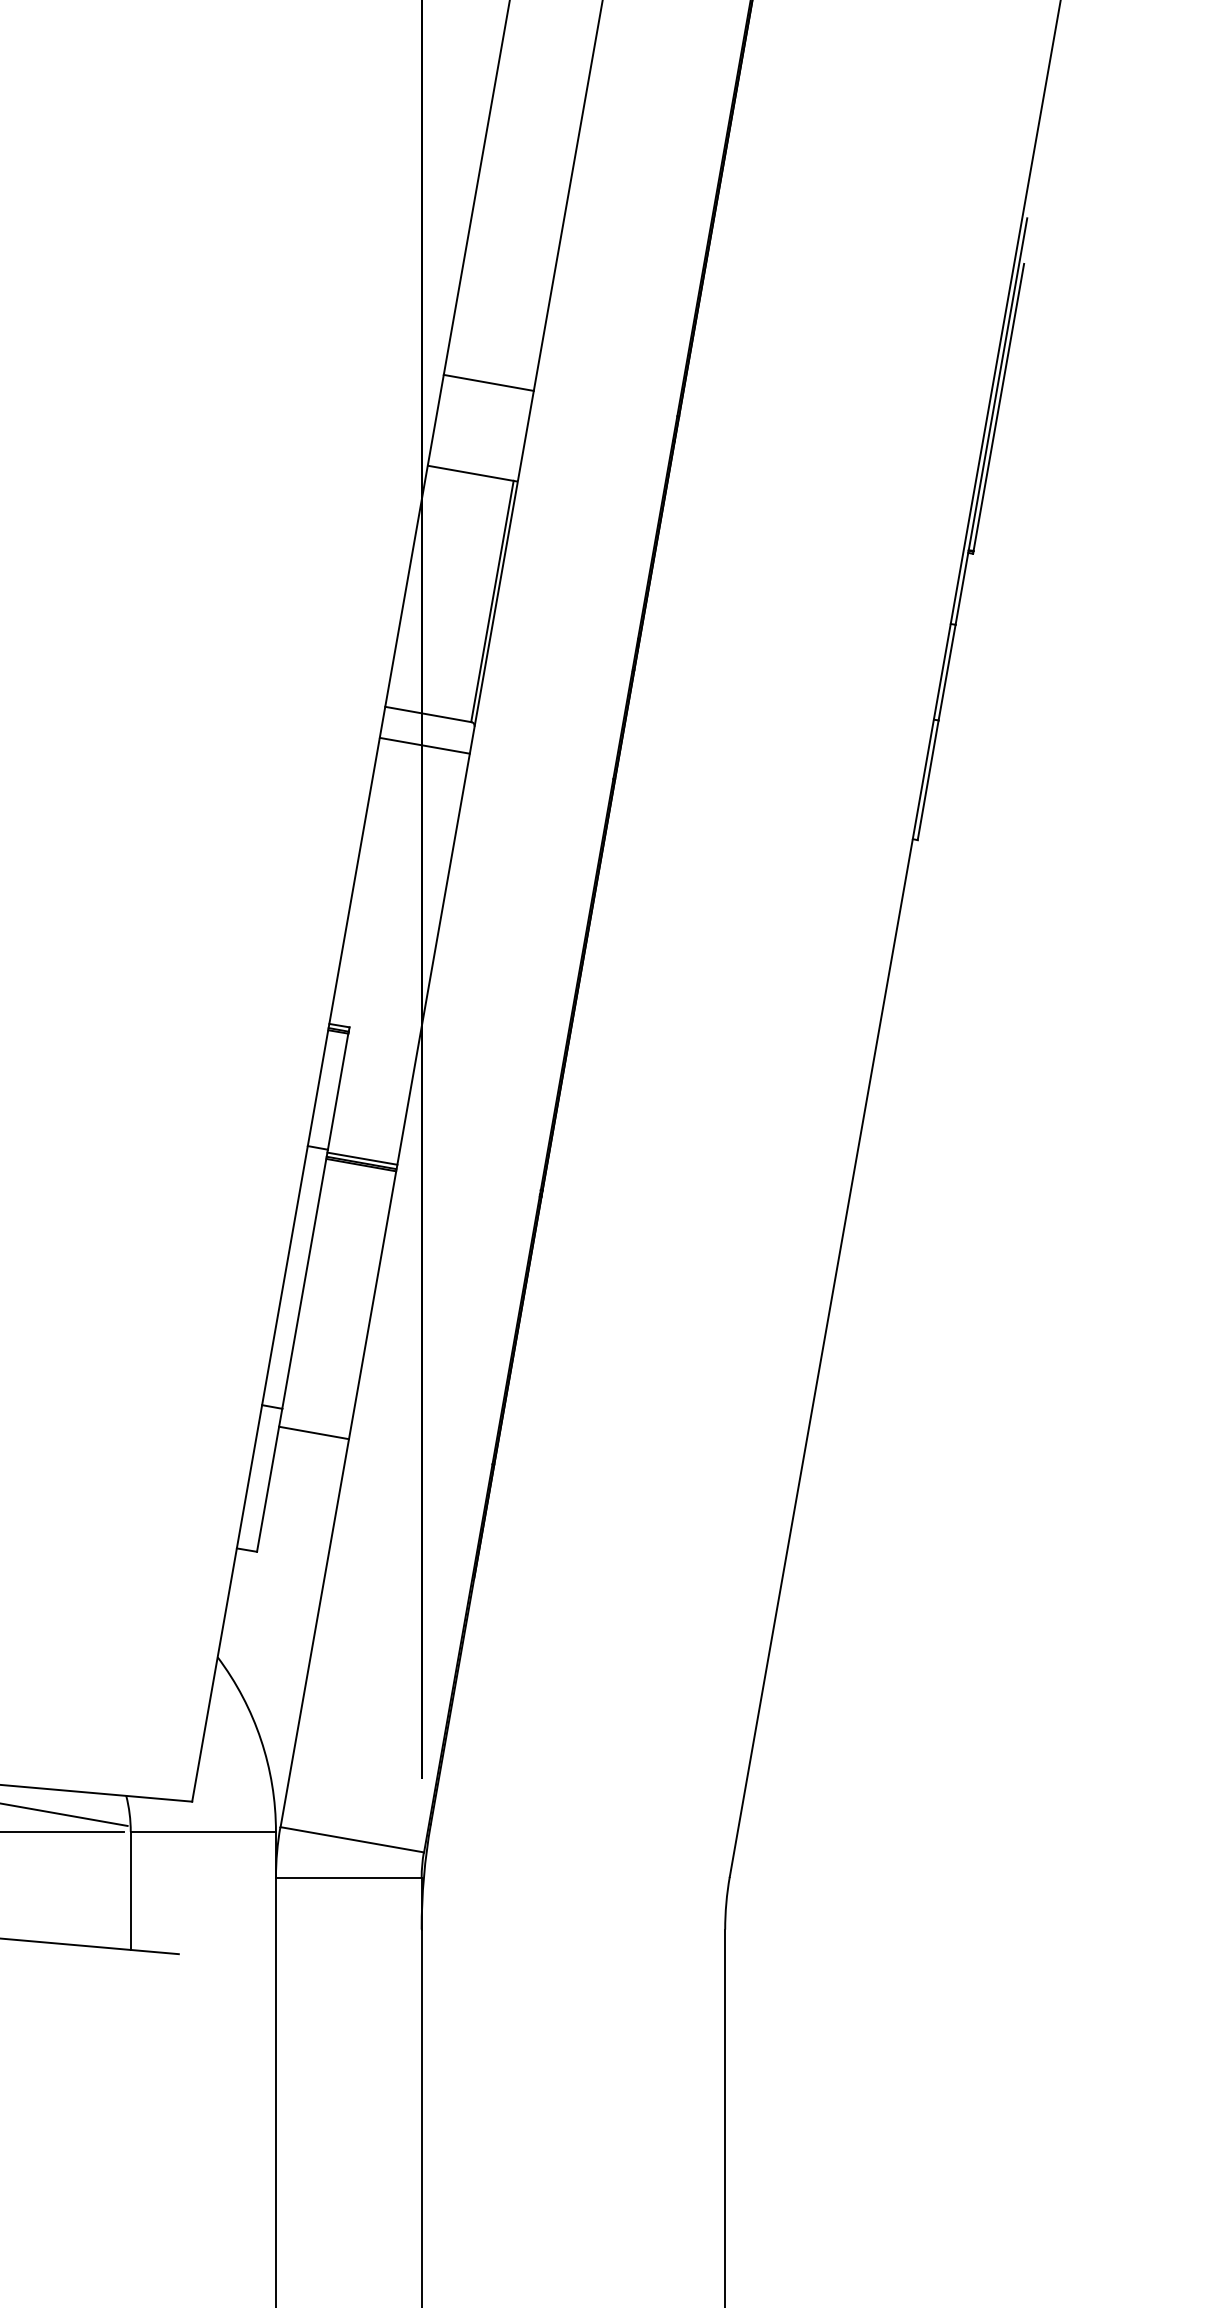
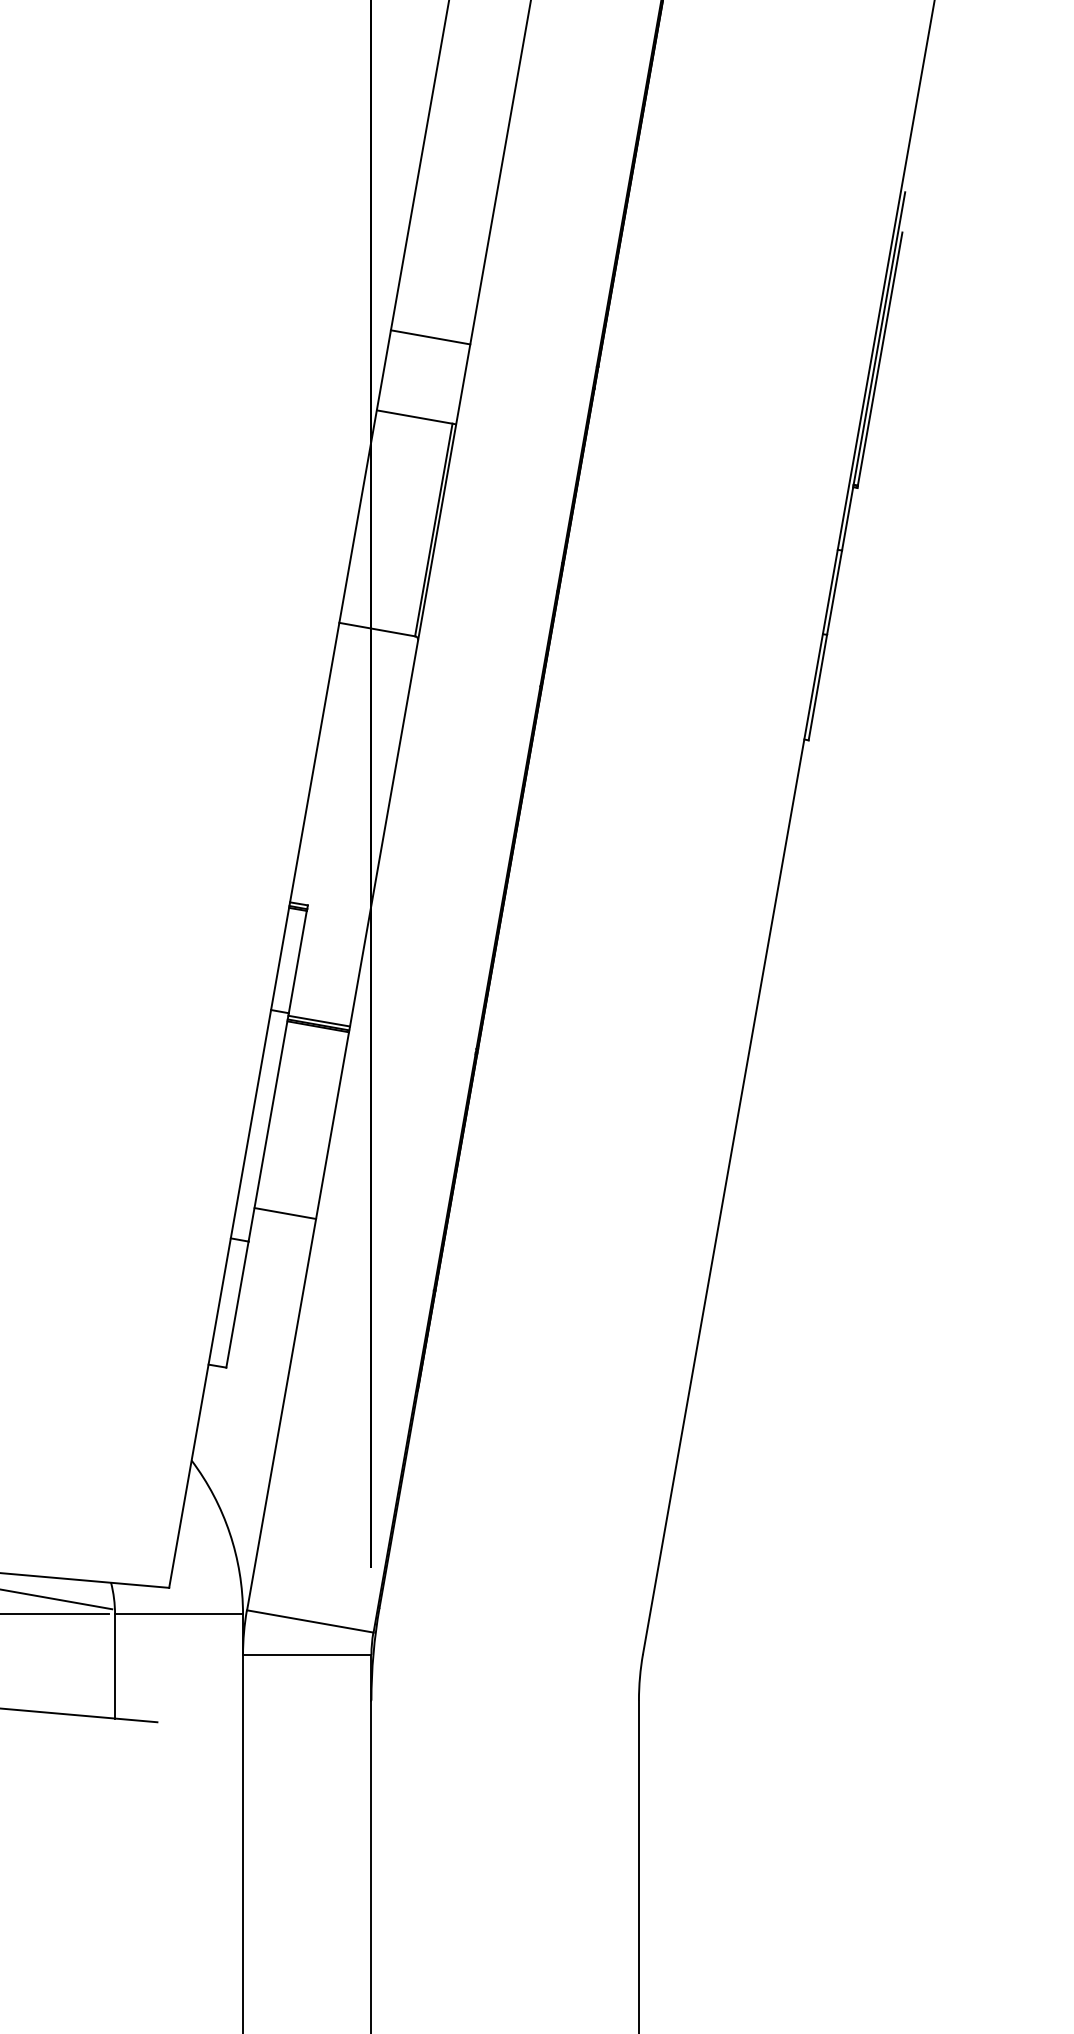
line: (424, 745) -> (373, 656), removed
line: (313, 1432) -> (284, 1213), moved

